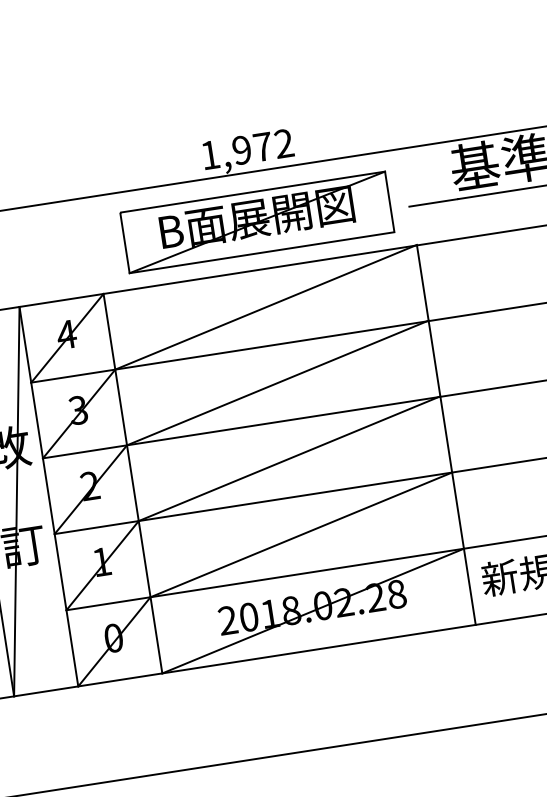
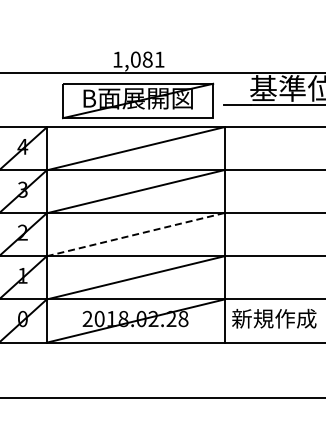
text: (262, 146) -> (147, 59), 1,972 -> 1,081
line: (289, 458) -> (135, 234), solid -> dashed

